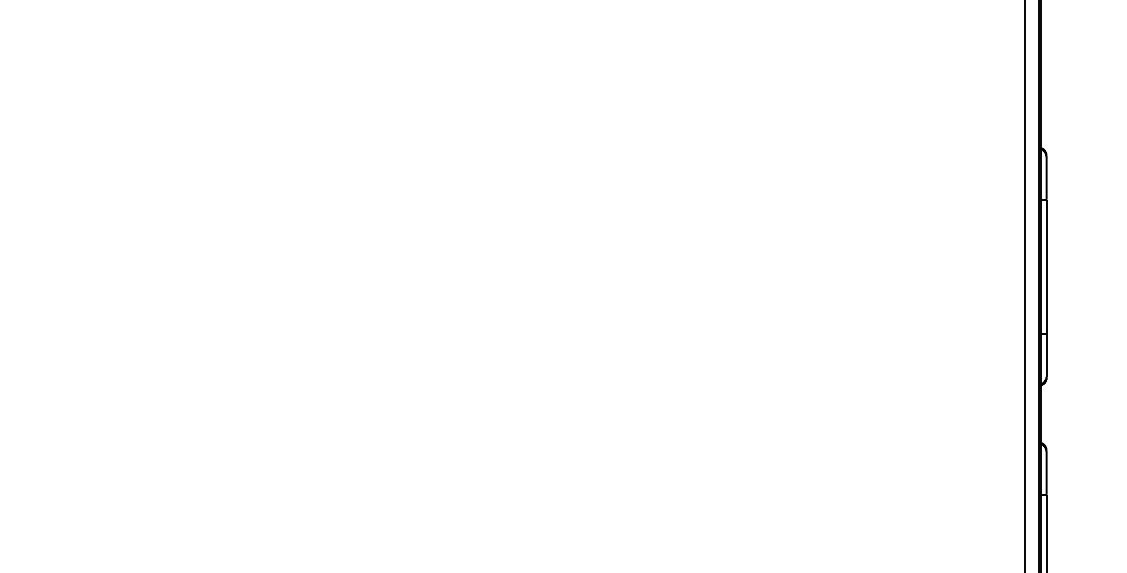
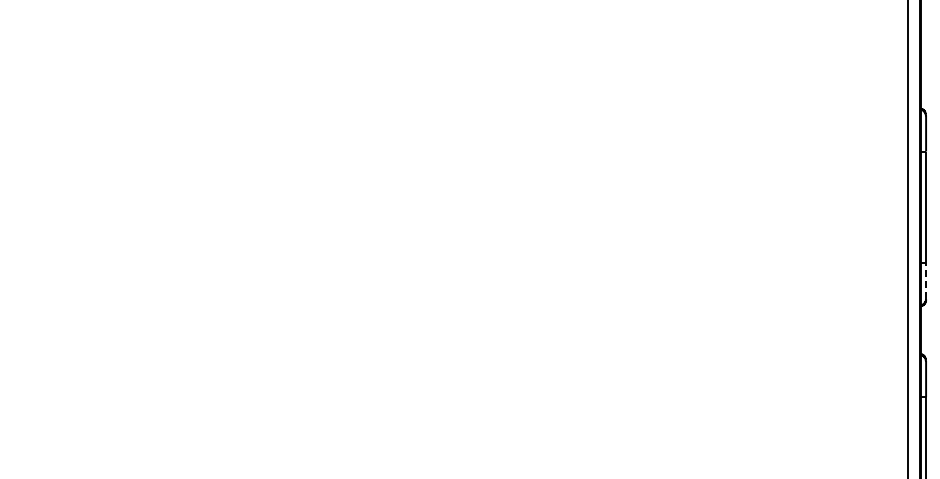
line: (1047, 355) -> (926, 281), solid -> dashed

